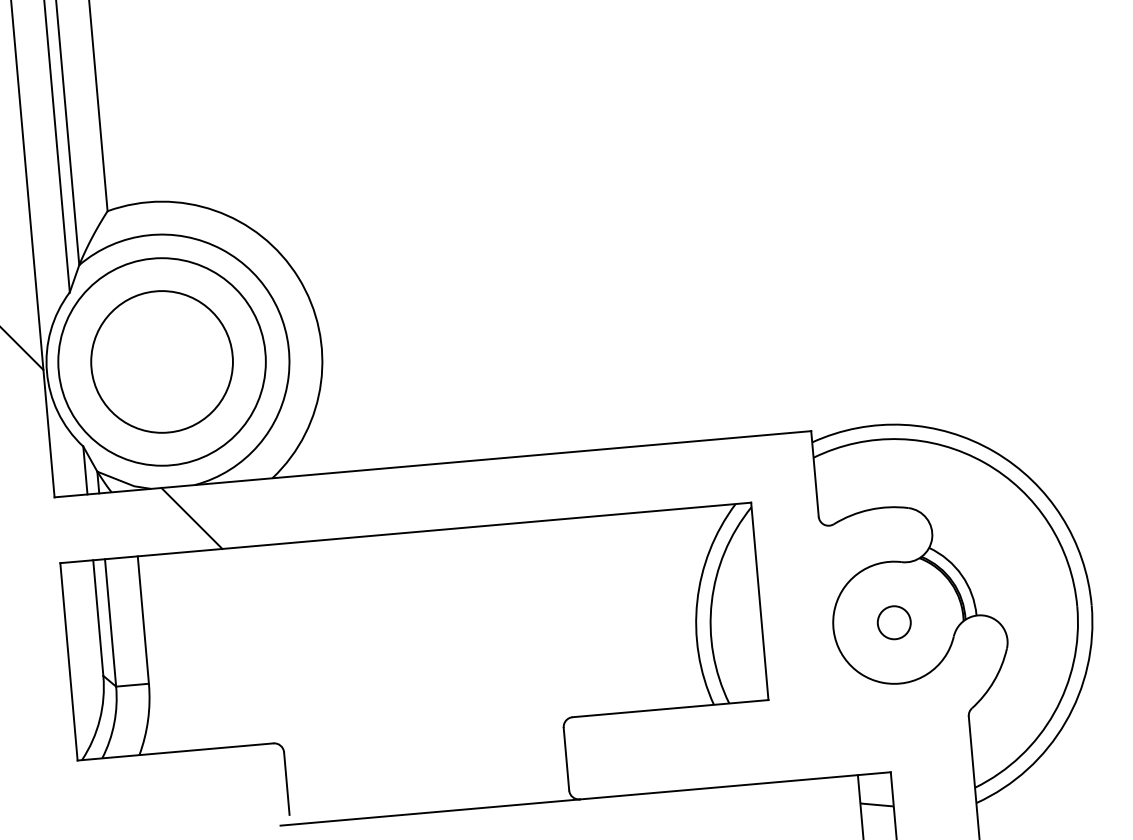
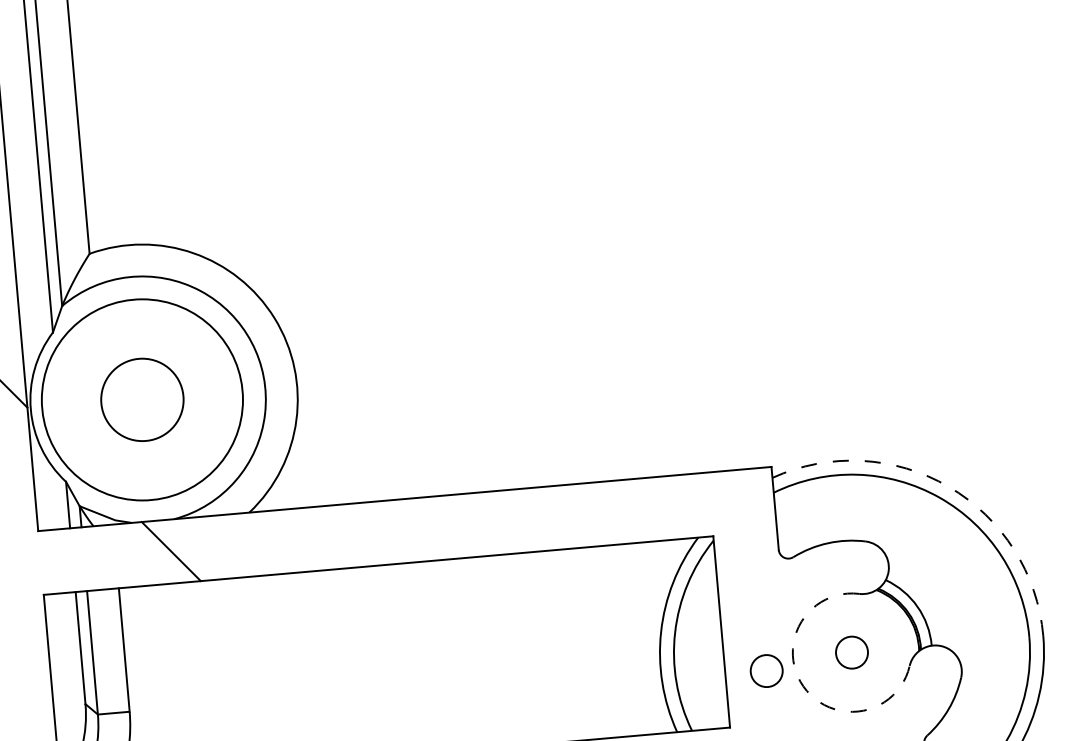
circle: (161, 361) -> (141, 399), size x0.6
arc: (994, 451) -> (949, 486), solid -> dashed
circle: (805, 641) -> (765, 670), added
arc: (844, 657) -> (803, 686), solid -> dashed

